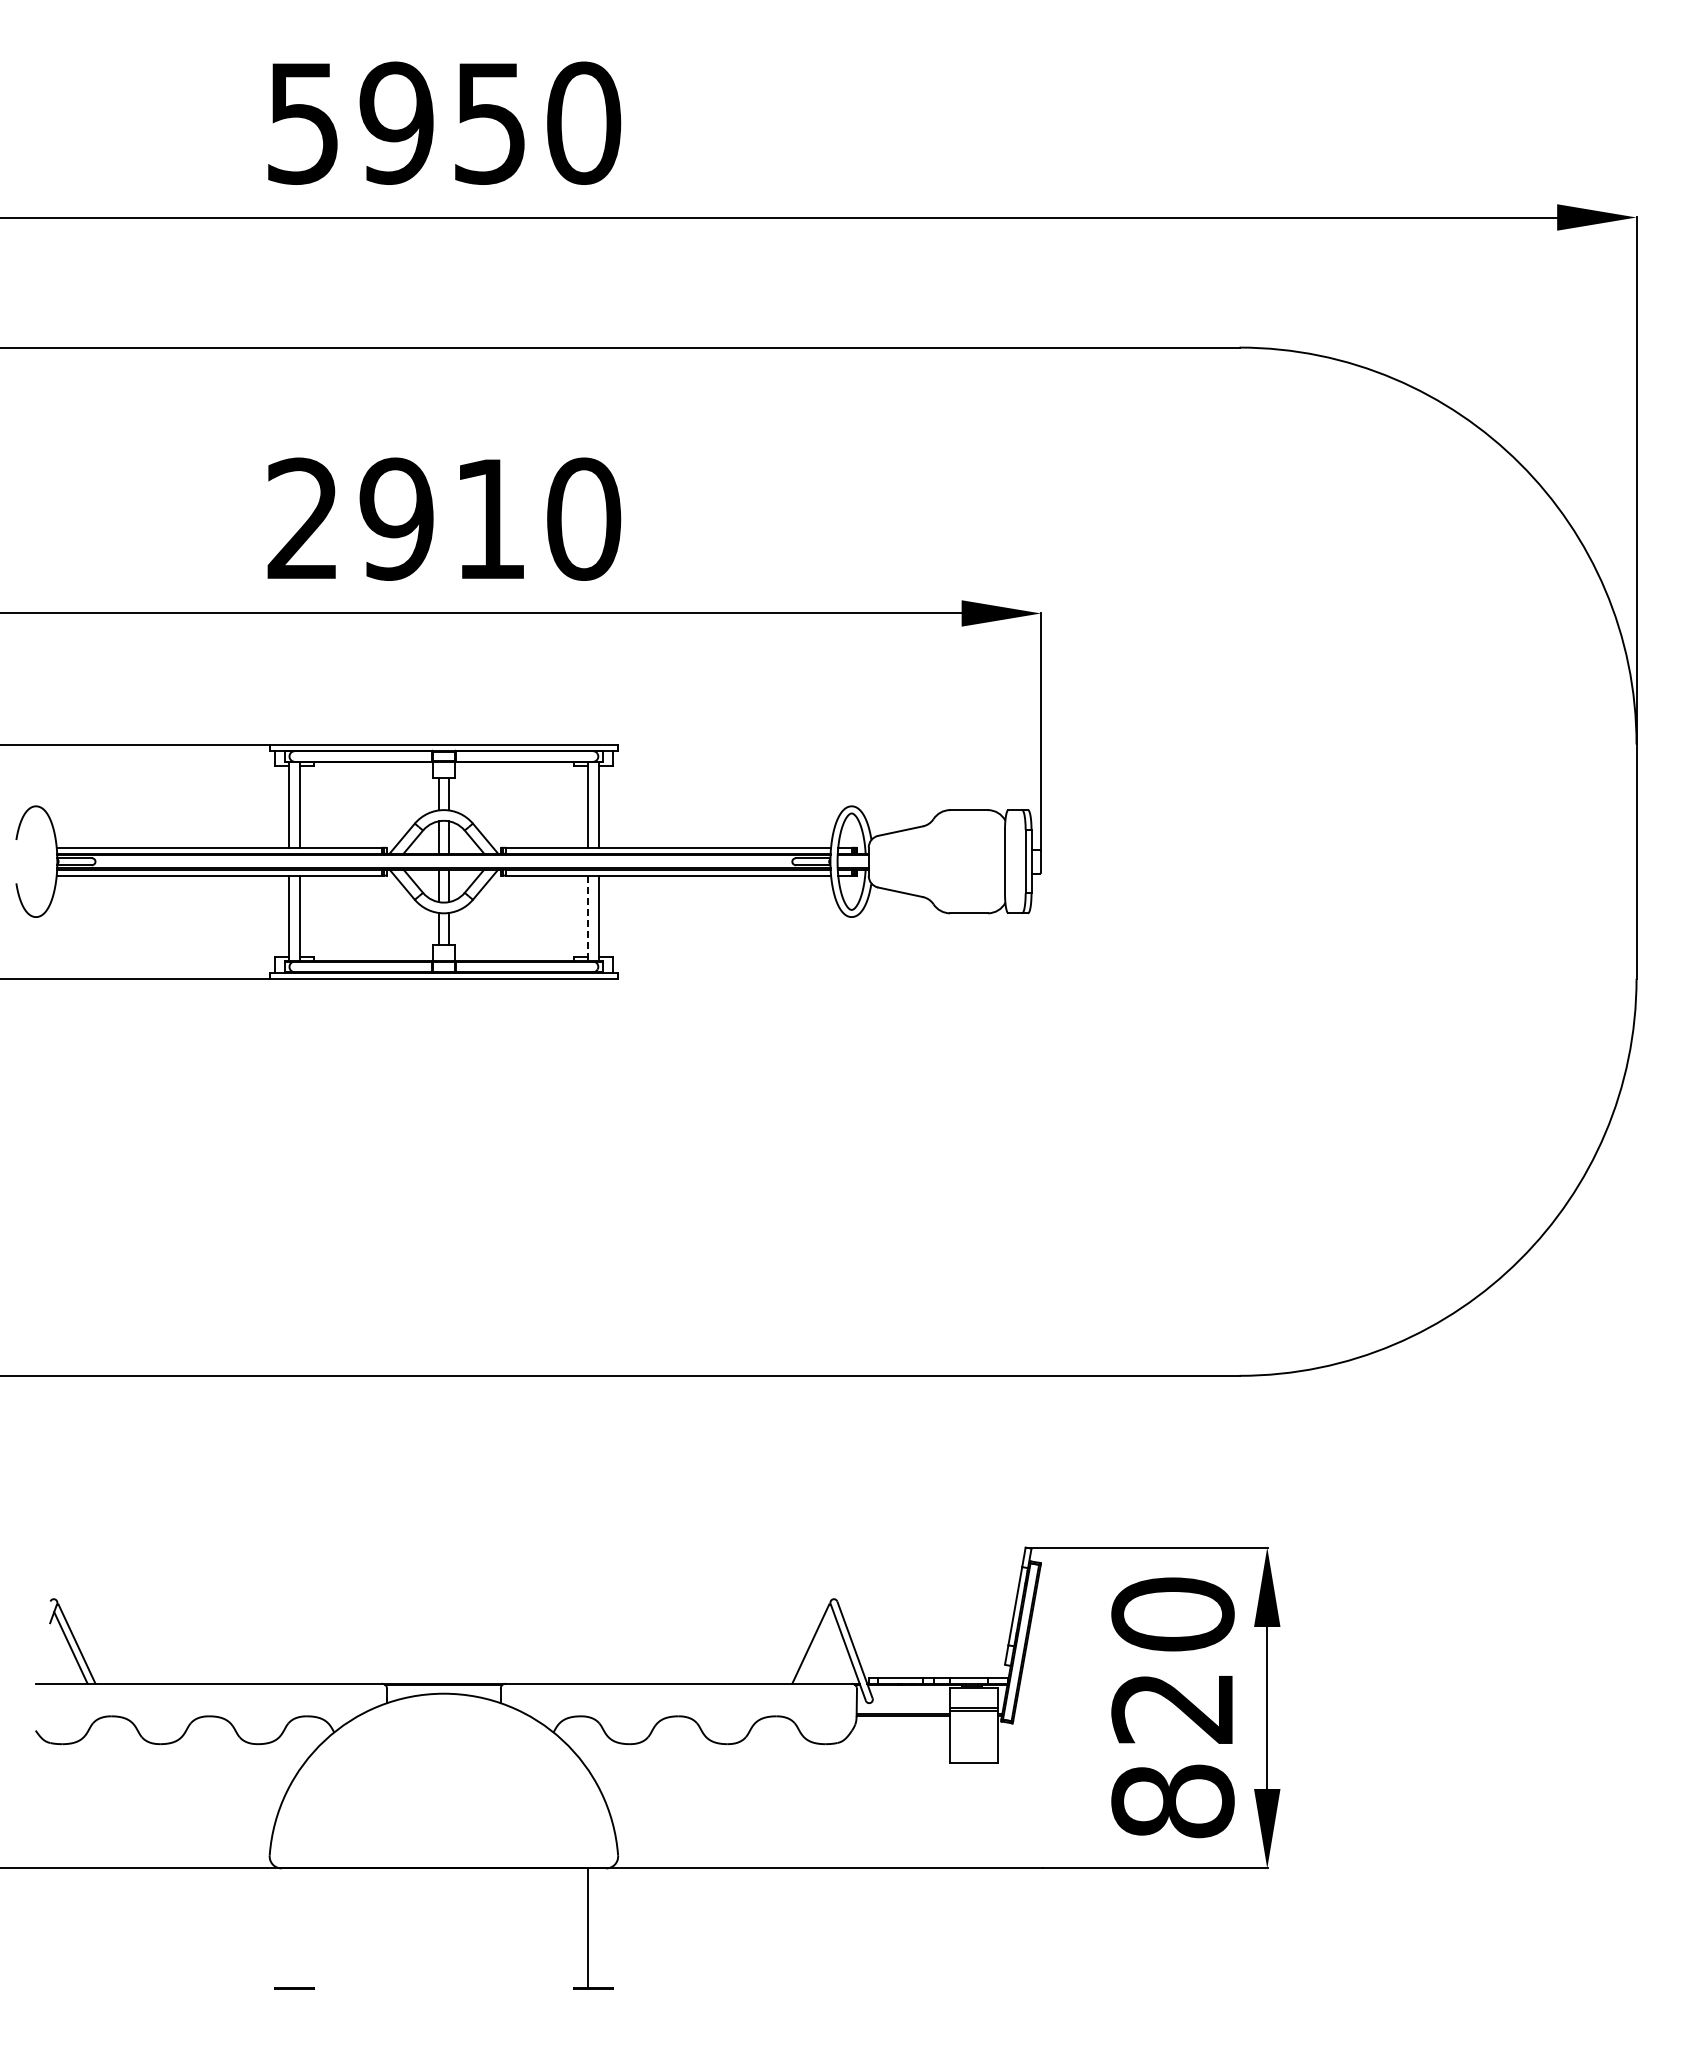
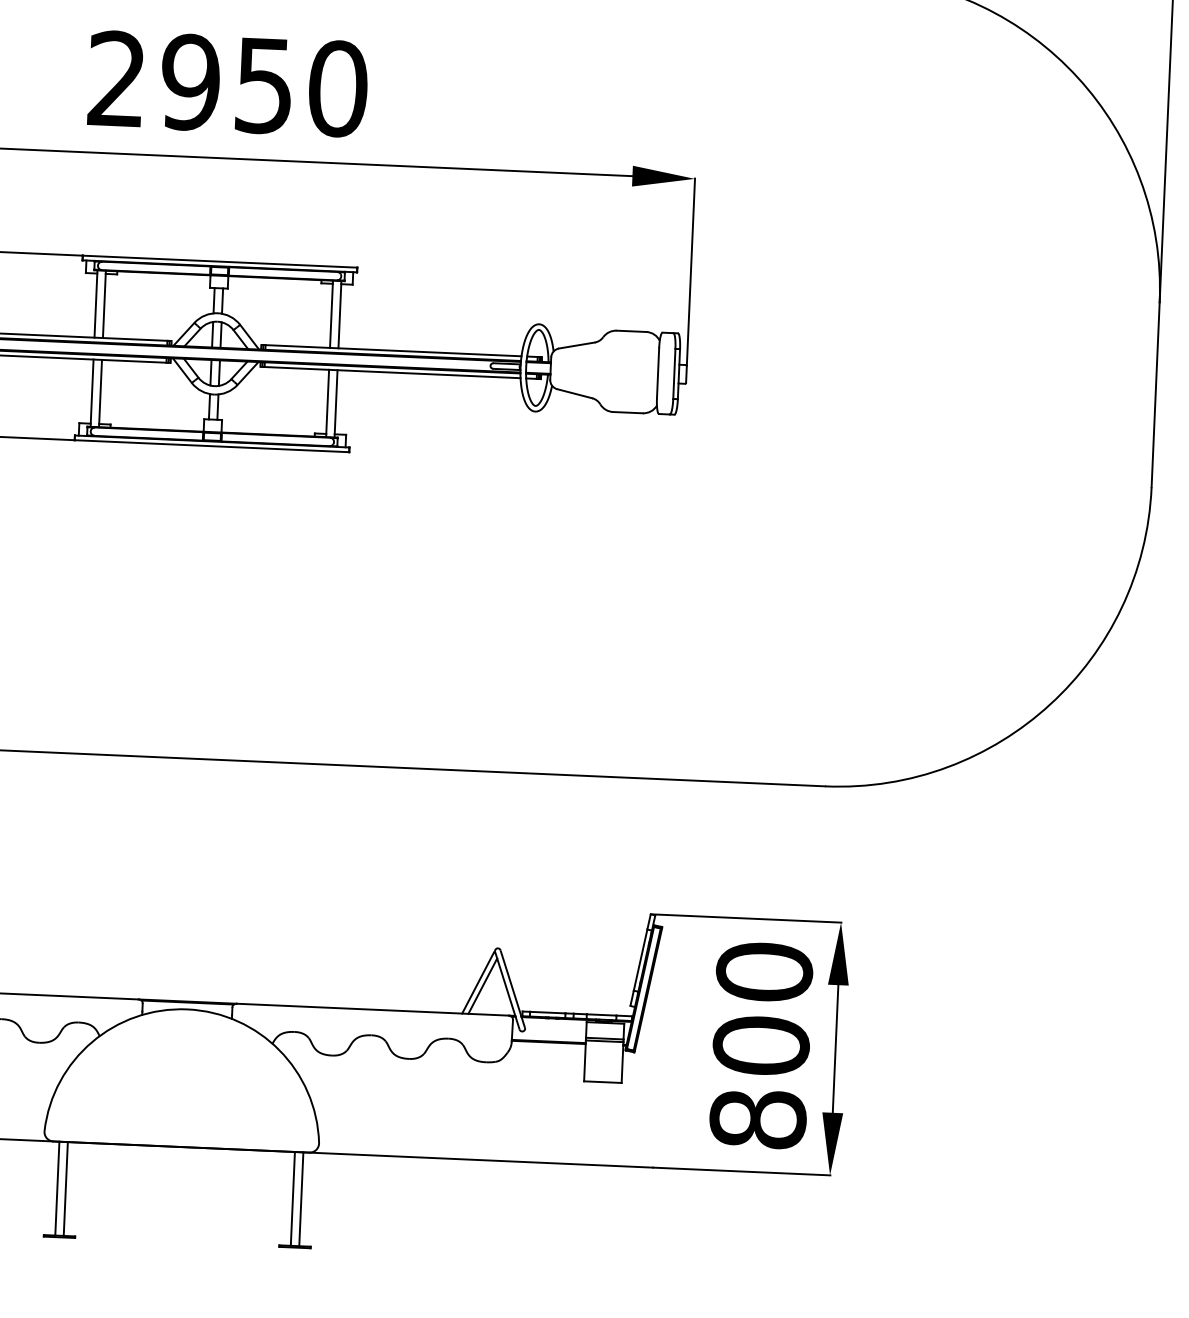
text: (489, 519) -> (263, 85), 2910 -> 2950
line: (588, 918) -> (327, 403), dashed -> solid
line: (816, 1647) -> (482, 985), added
text: (1172, 1707) -> (760, 1045), 820 -> 800
line: (289, 1927) -> (57, 1188), added
line: (299, 1927) -> (65, 1188), added
line: (598, 1927) -> (301, 1198), added

